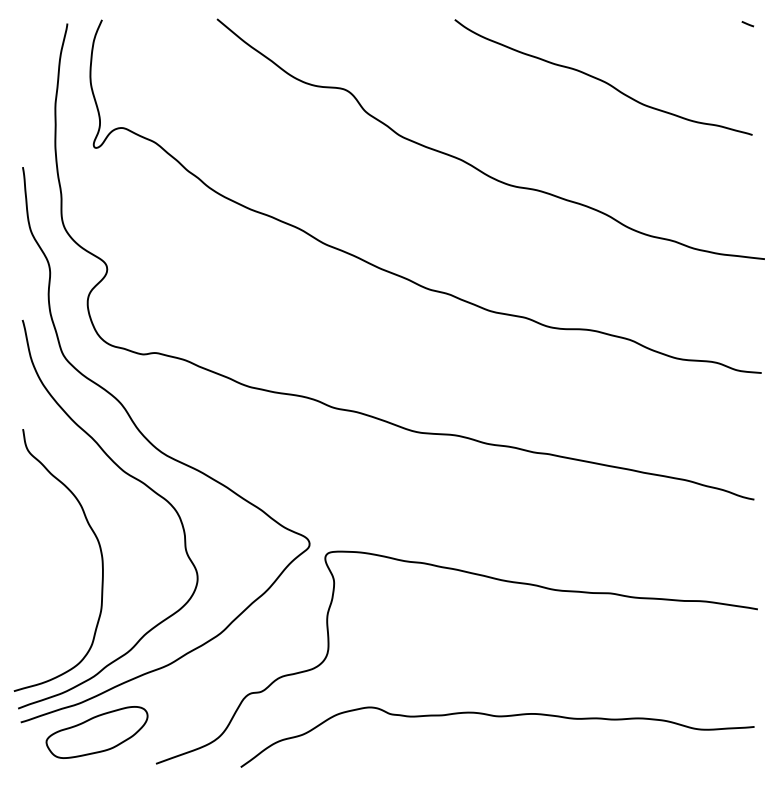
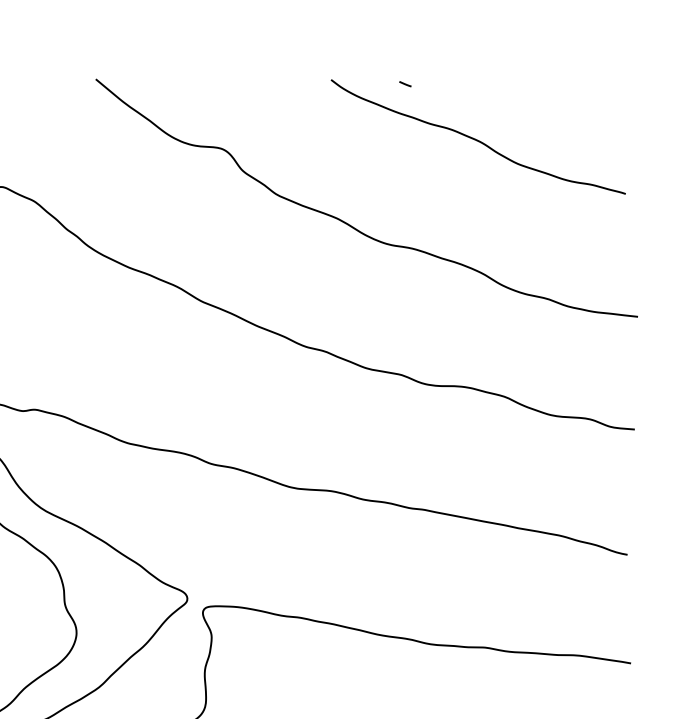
line: (747, 24) -> (405, 84), moved

